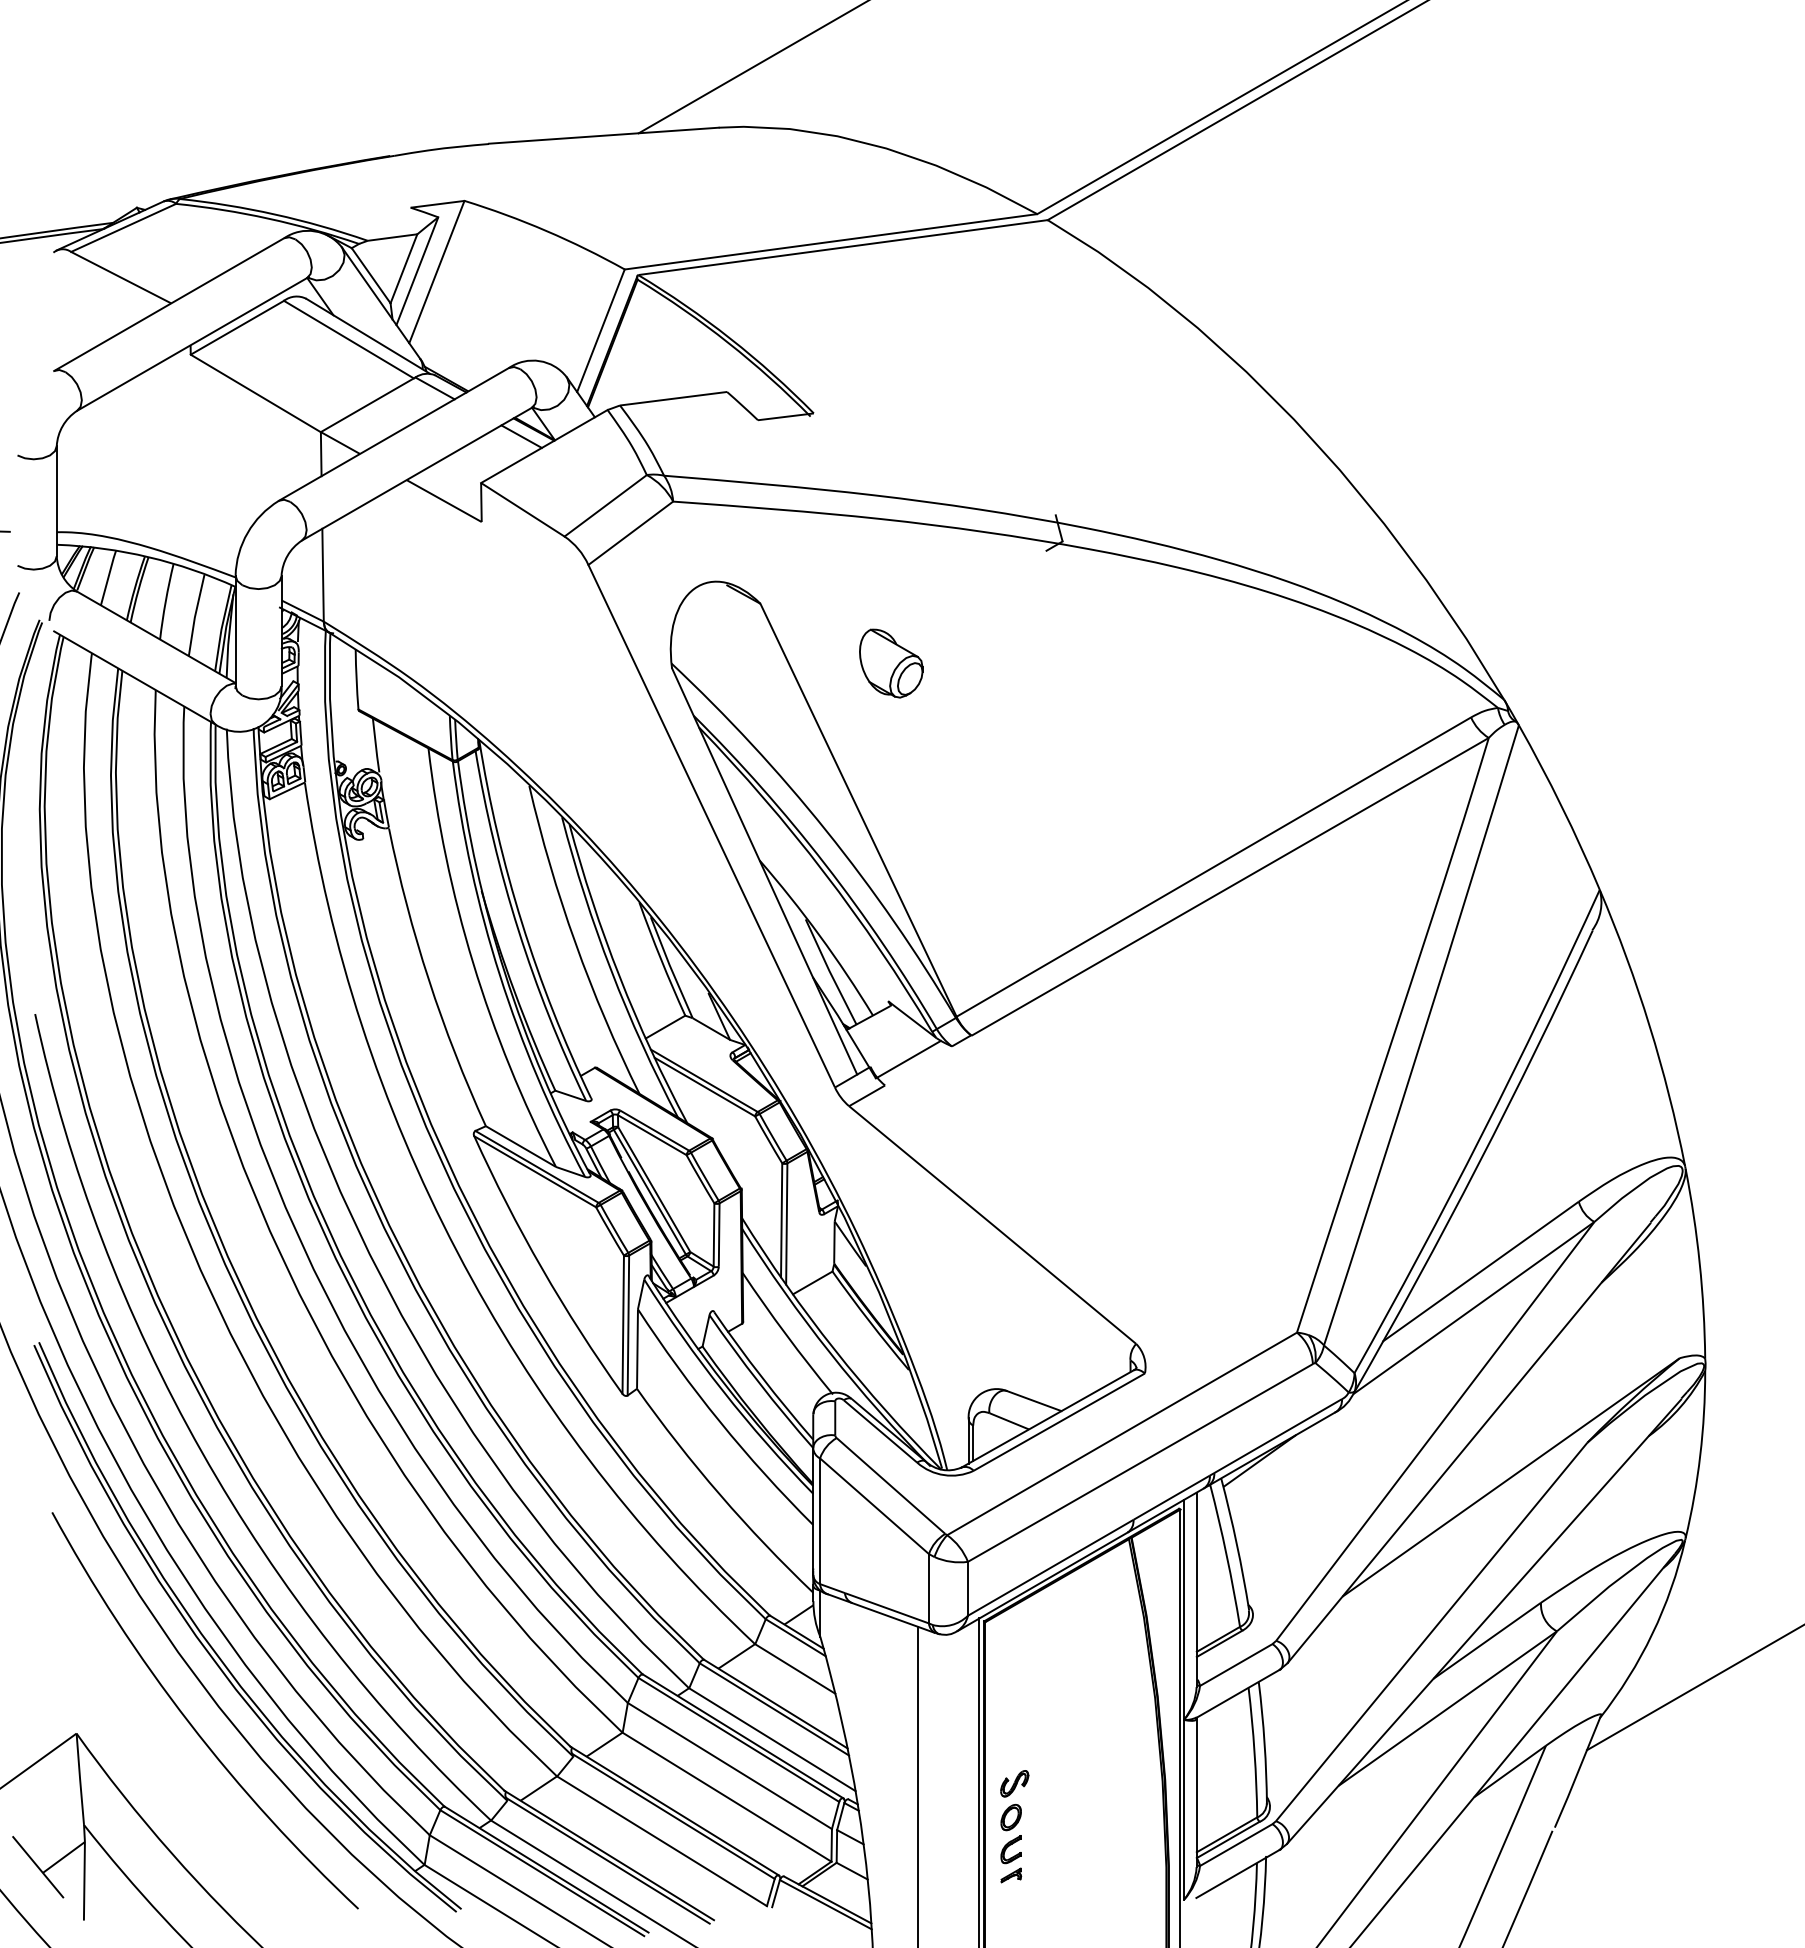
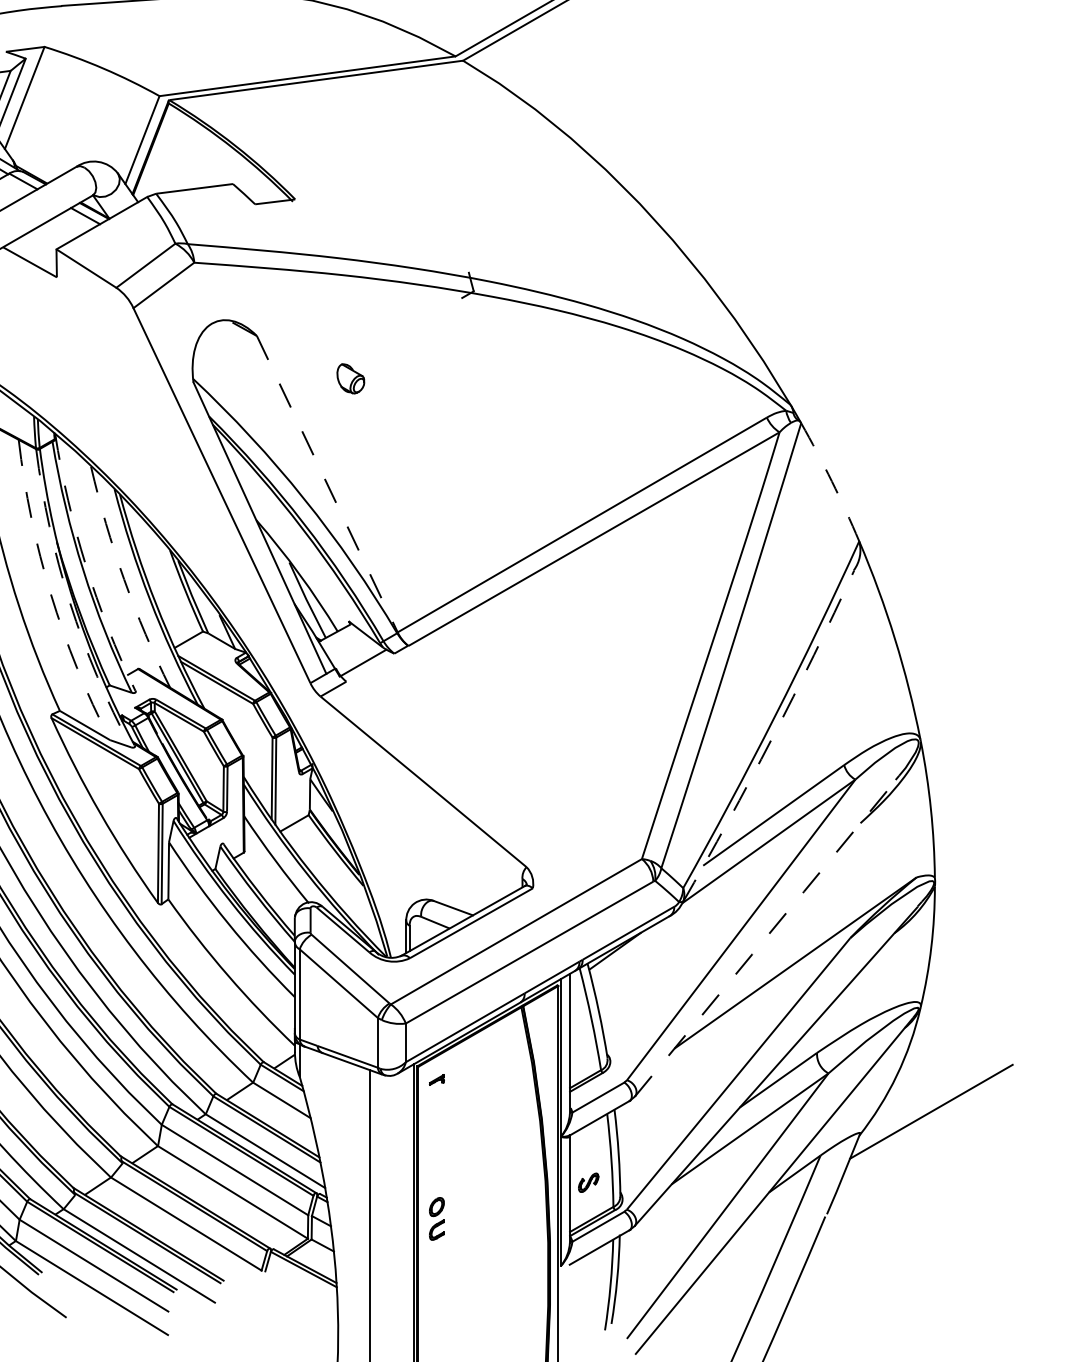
part: (891, 663) -> (350, 378), size x0.6
arc: (1561, 806) -> (831, 481), solid -> dashed
line: (858, 810) -> (327, 484), solid -> dashed
arc: (522, 923) -> (86, 565), solid -> dashed
arc: (575, 943) -> (124, 579), solid -> dashed
arc: (473, 963) -> (51, 594), solid -> dashed
arc: (499, 975) -> (69, 602), solid -> dashed
arc: (1478, 1164) -> (772, 738), solid -> dashed
line: (1469, 1442) -> (765, 937), solid -> dashed
part: (1014, 1783) -> (588, 1182), moved
part: (1011, 1875) -> (437, 1079), moved

